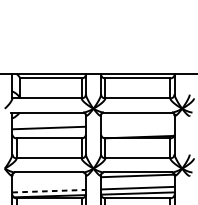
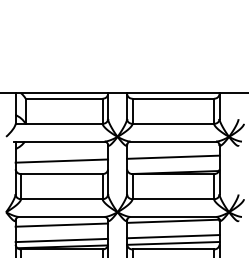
line: (137, 124) -> (173, 156), added
line: (48, 178) -> (61, 224), added
line: (49, 191) -> (62, 240), dashed -> solid

